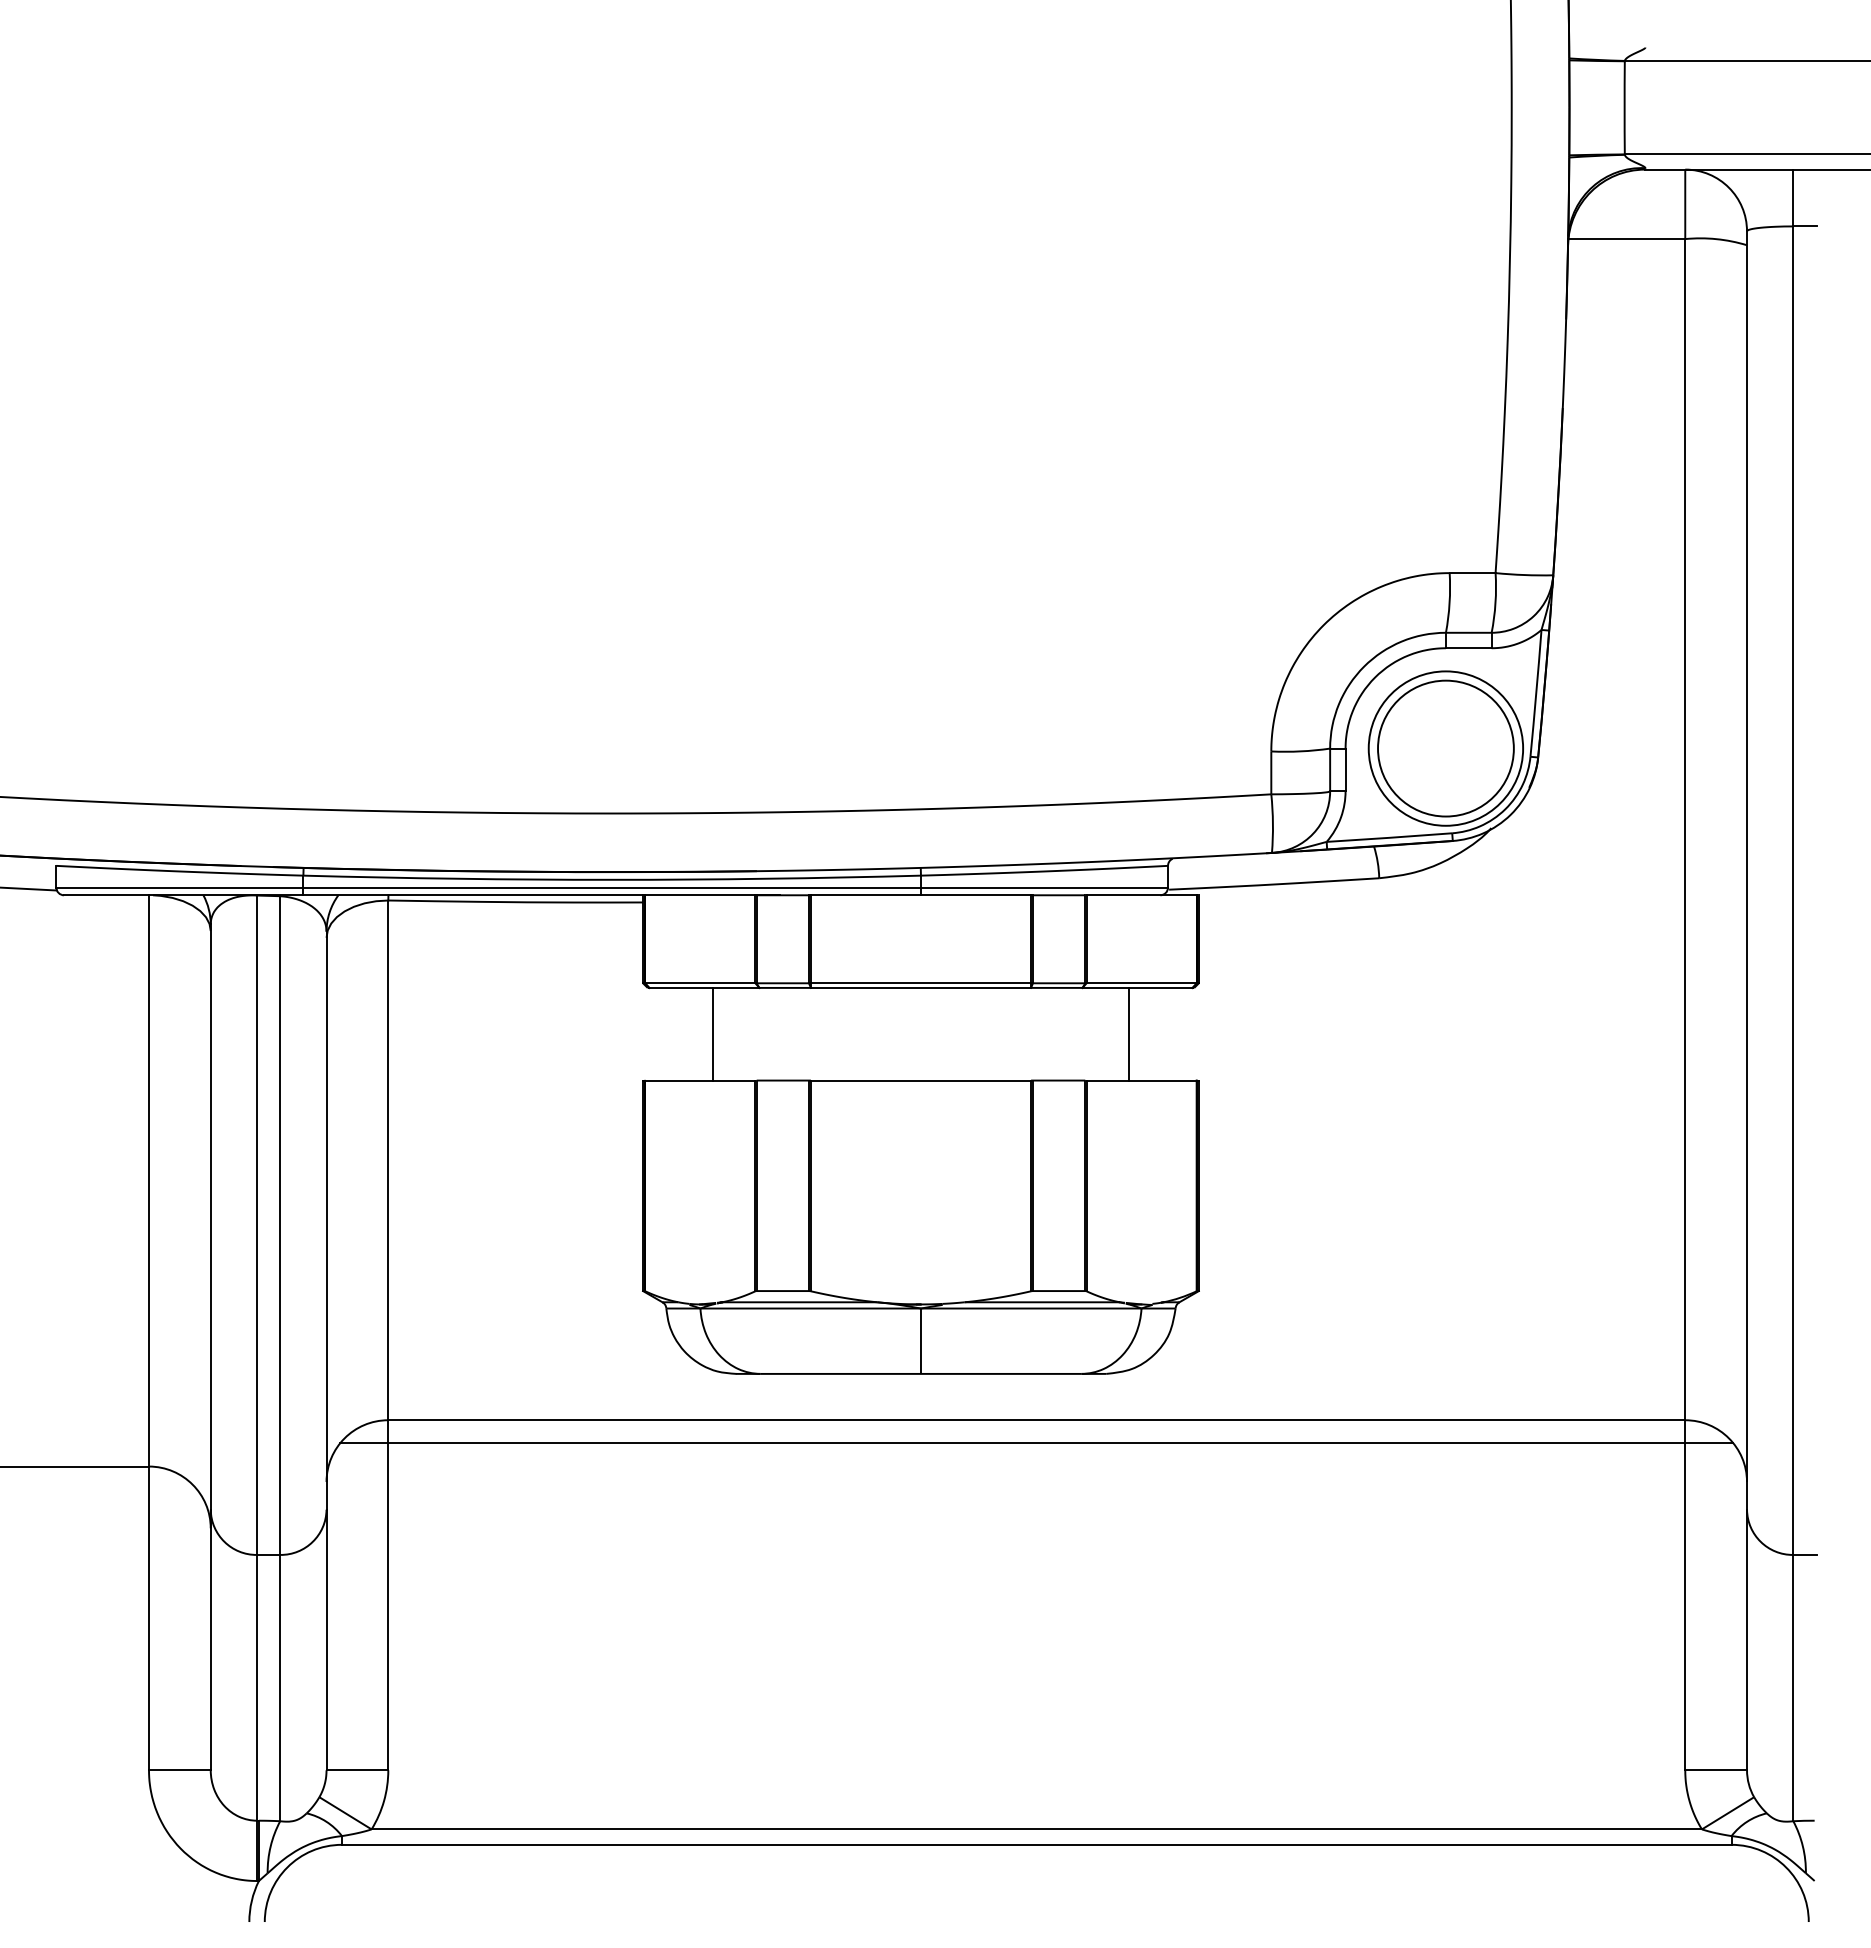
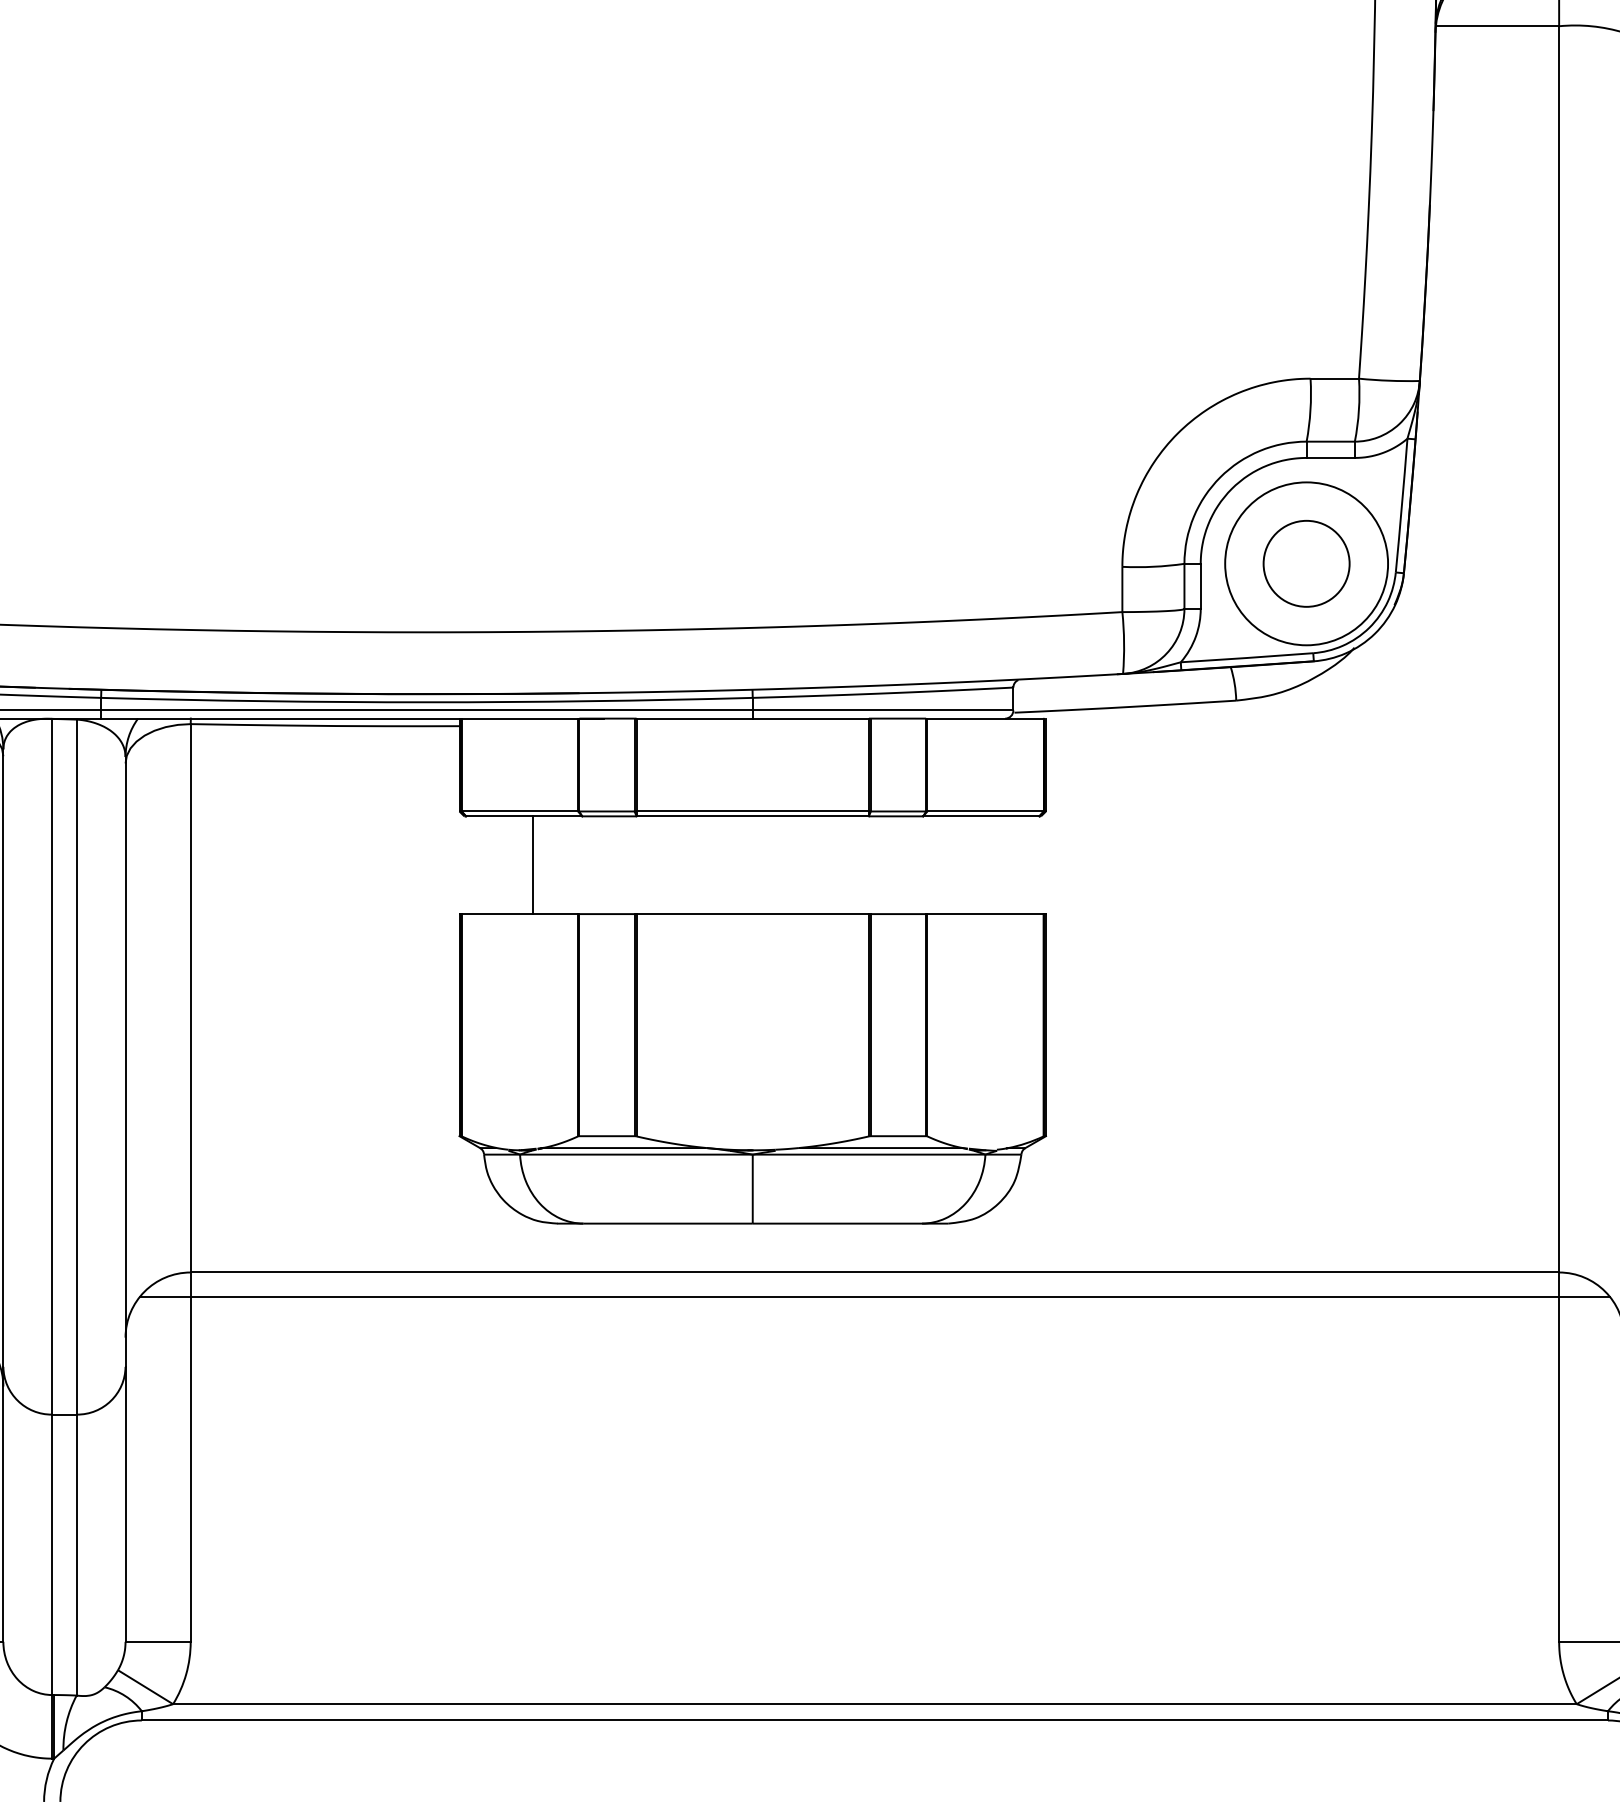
circle: (1445, 748) -> (1306, 563), size x0.6
line: (1129, 1033) -> (972, 864), removed

